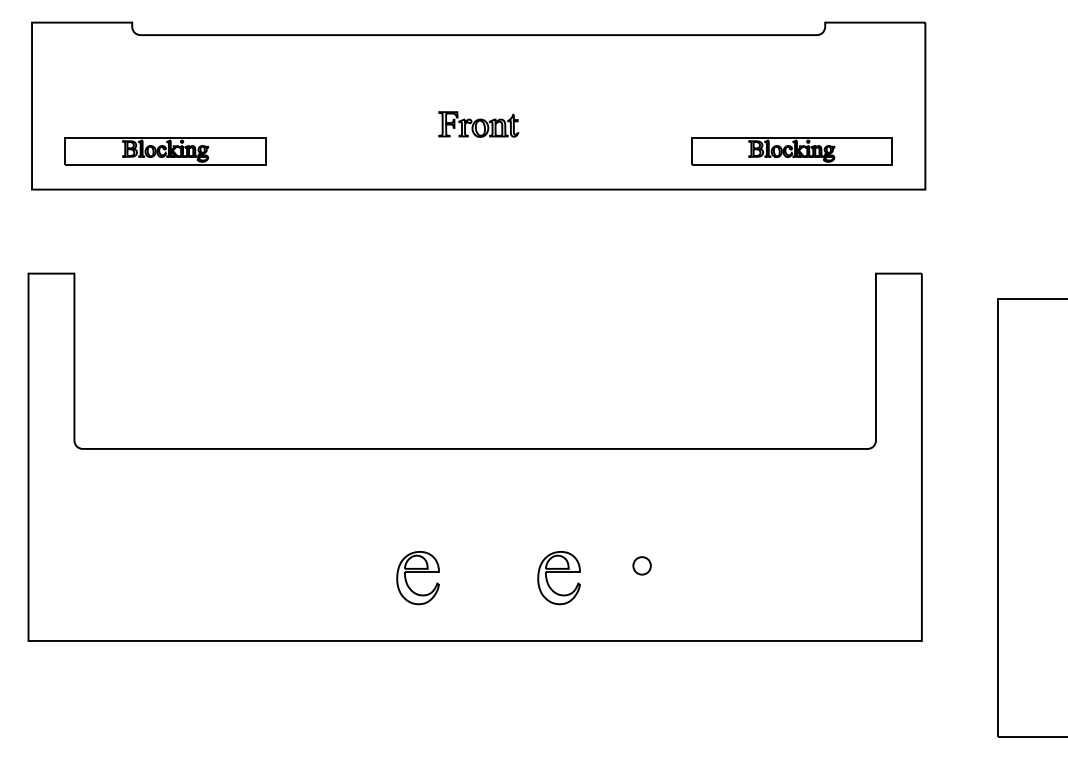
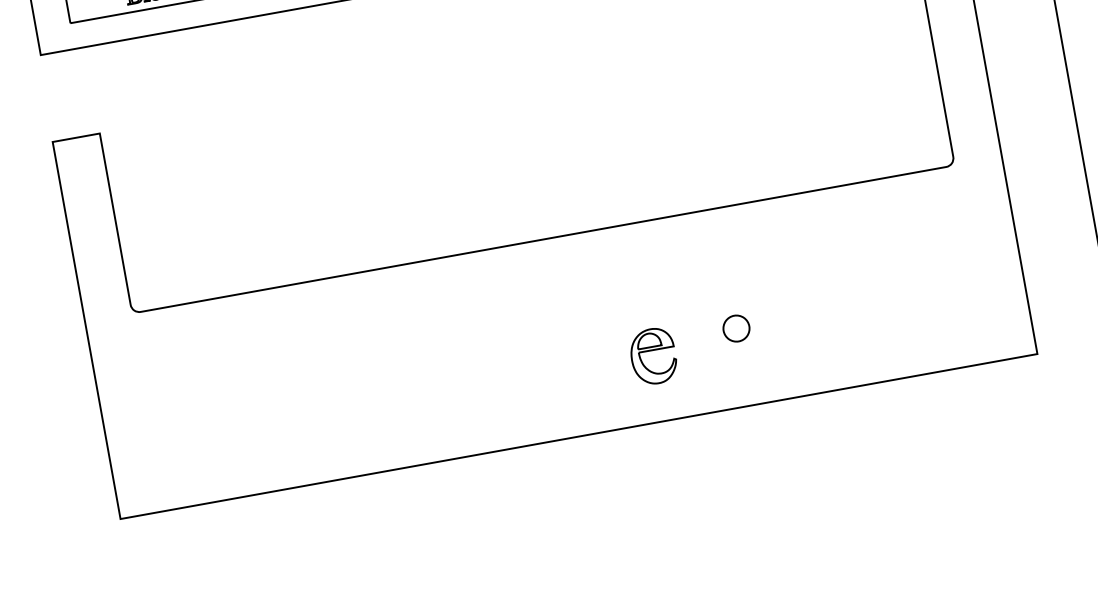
part: (641, 565) -> (735, 328), size x1.43
part: (417, 578) -> (508, 383), removed

